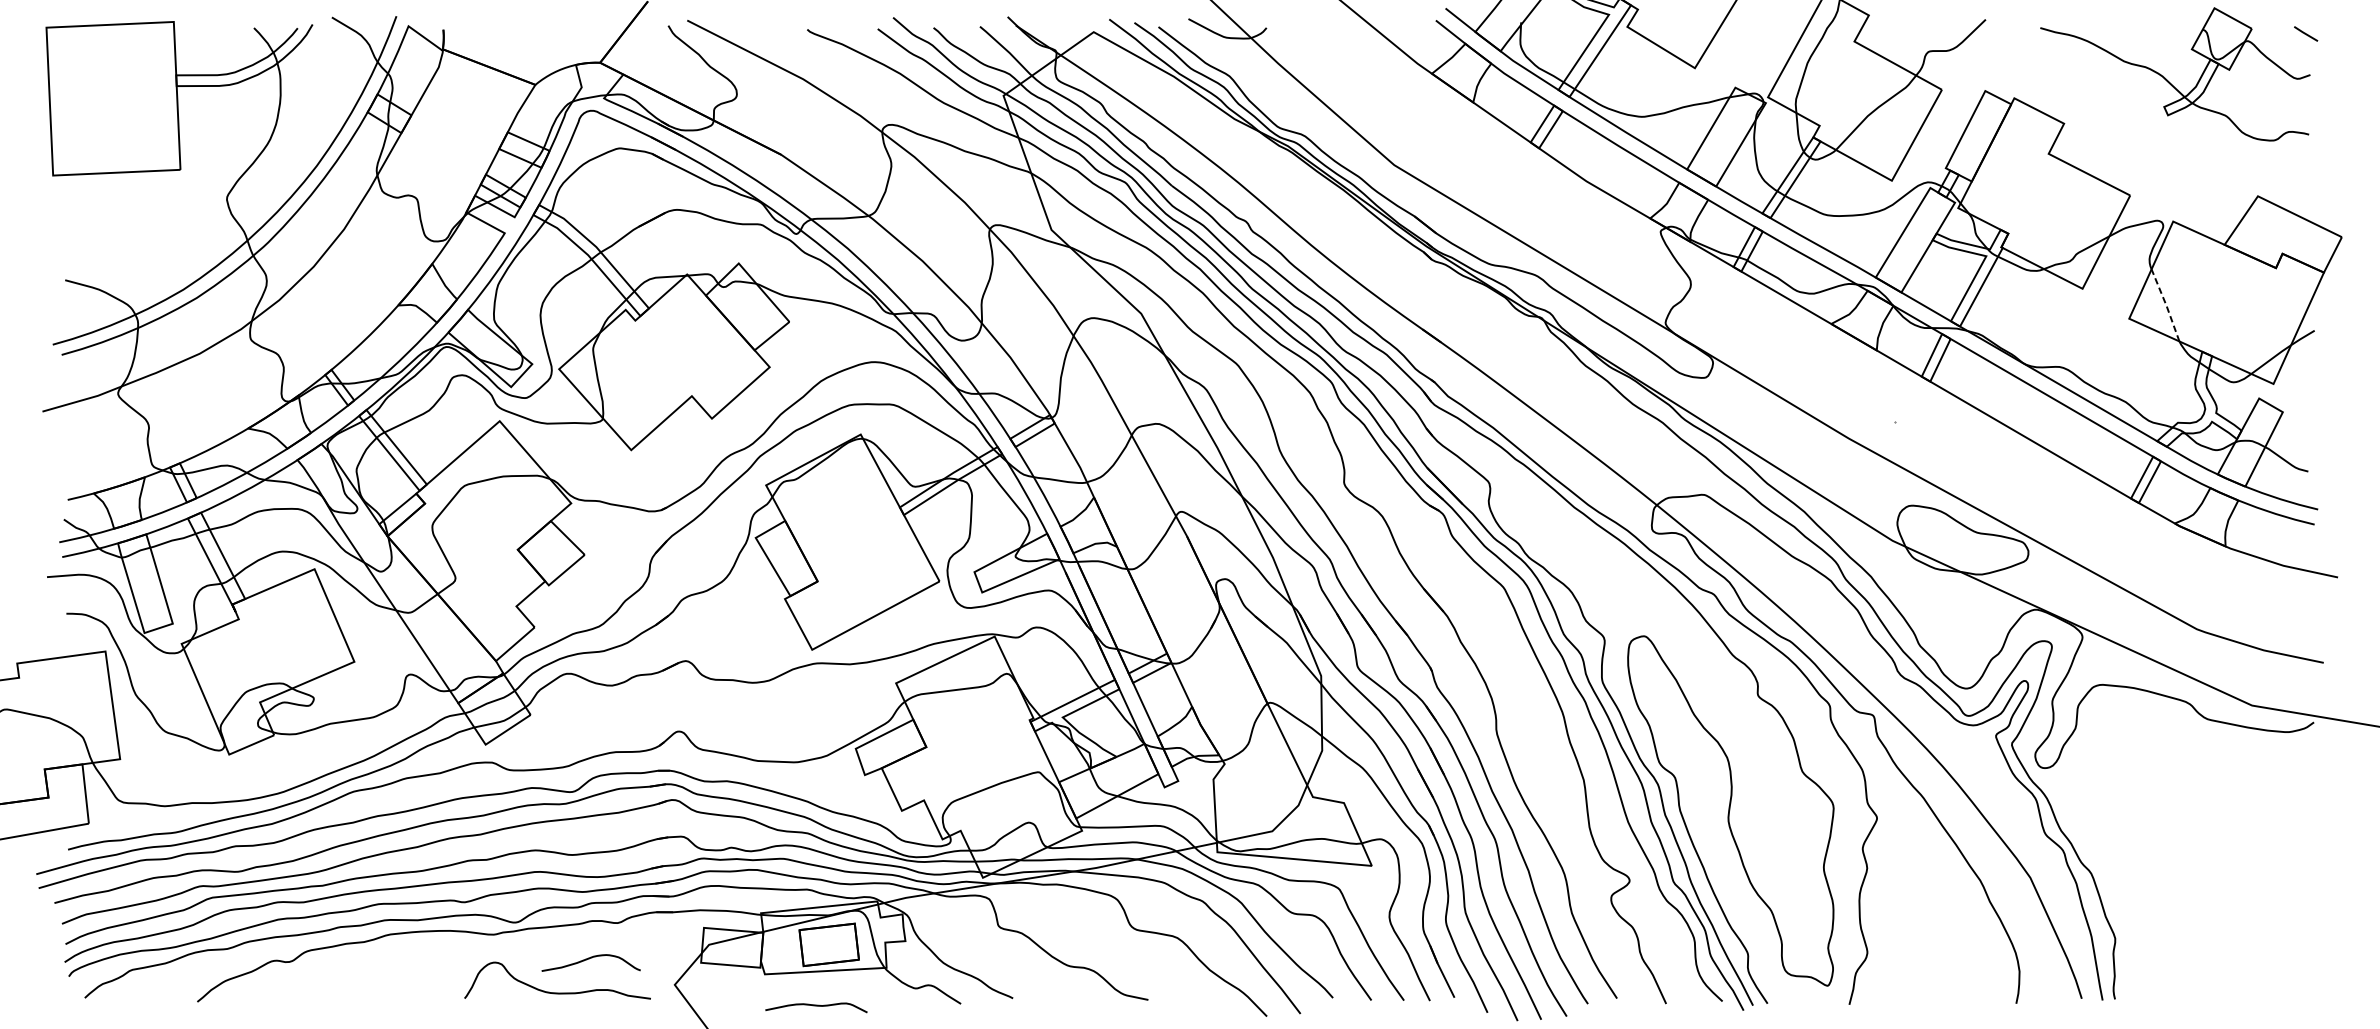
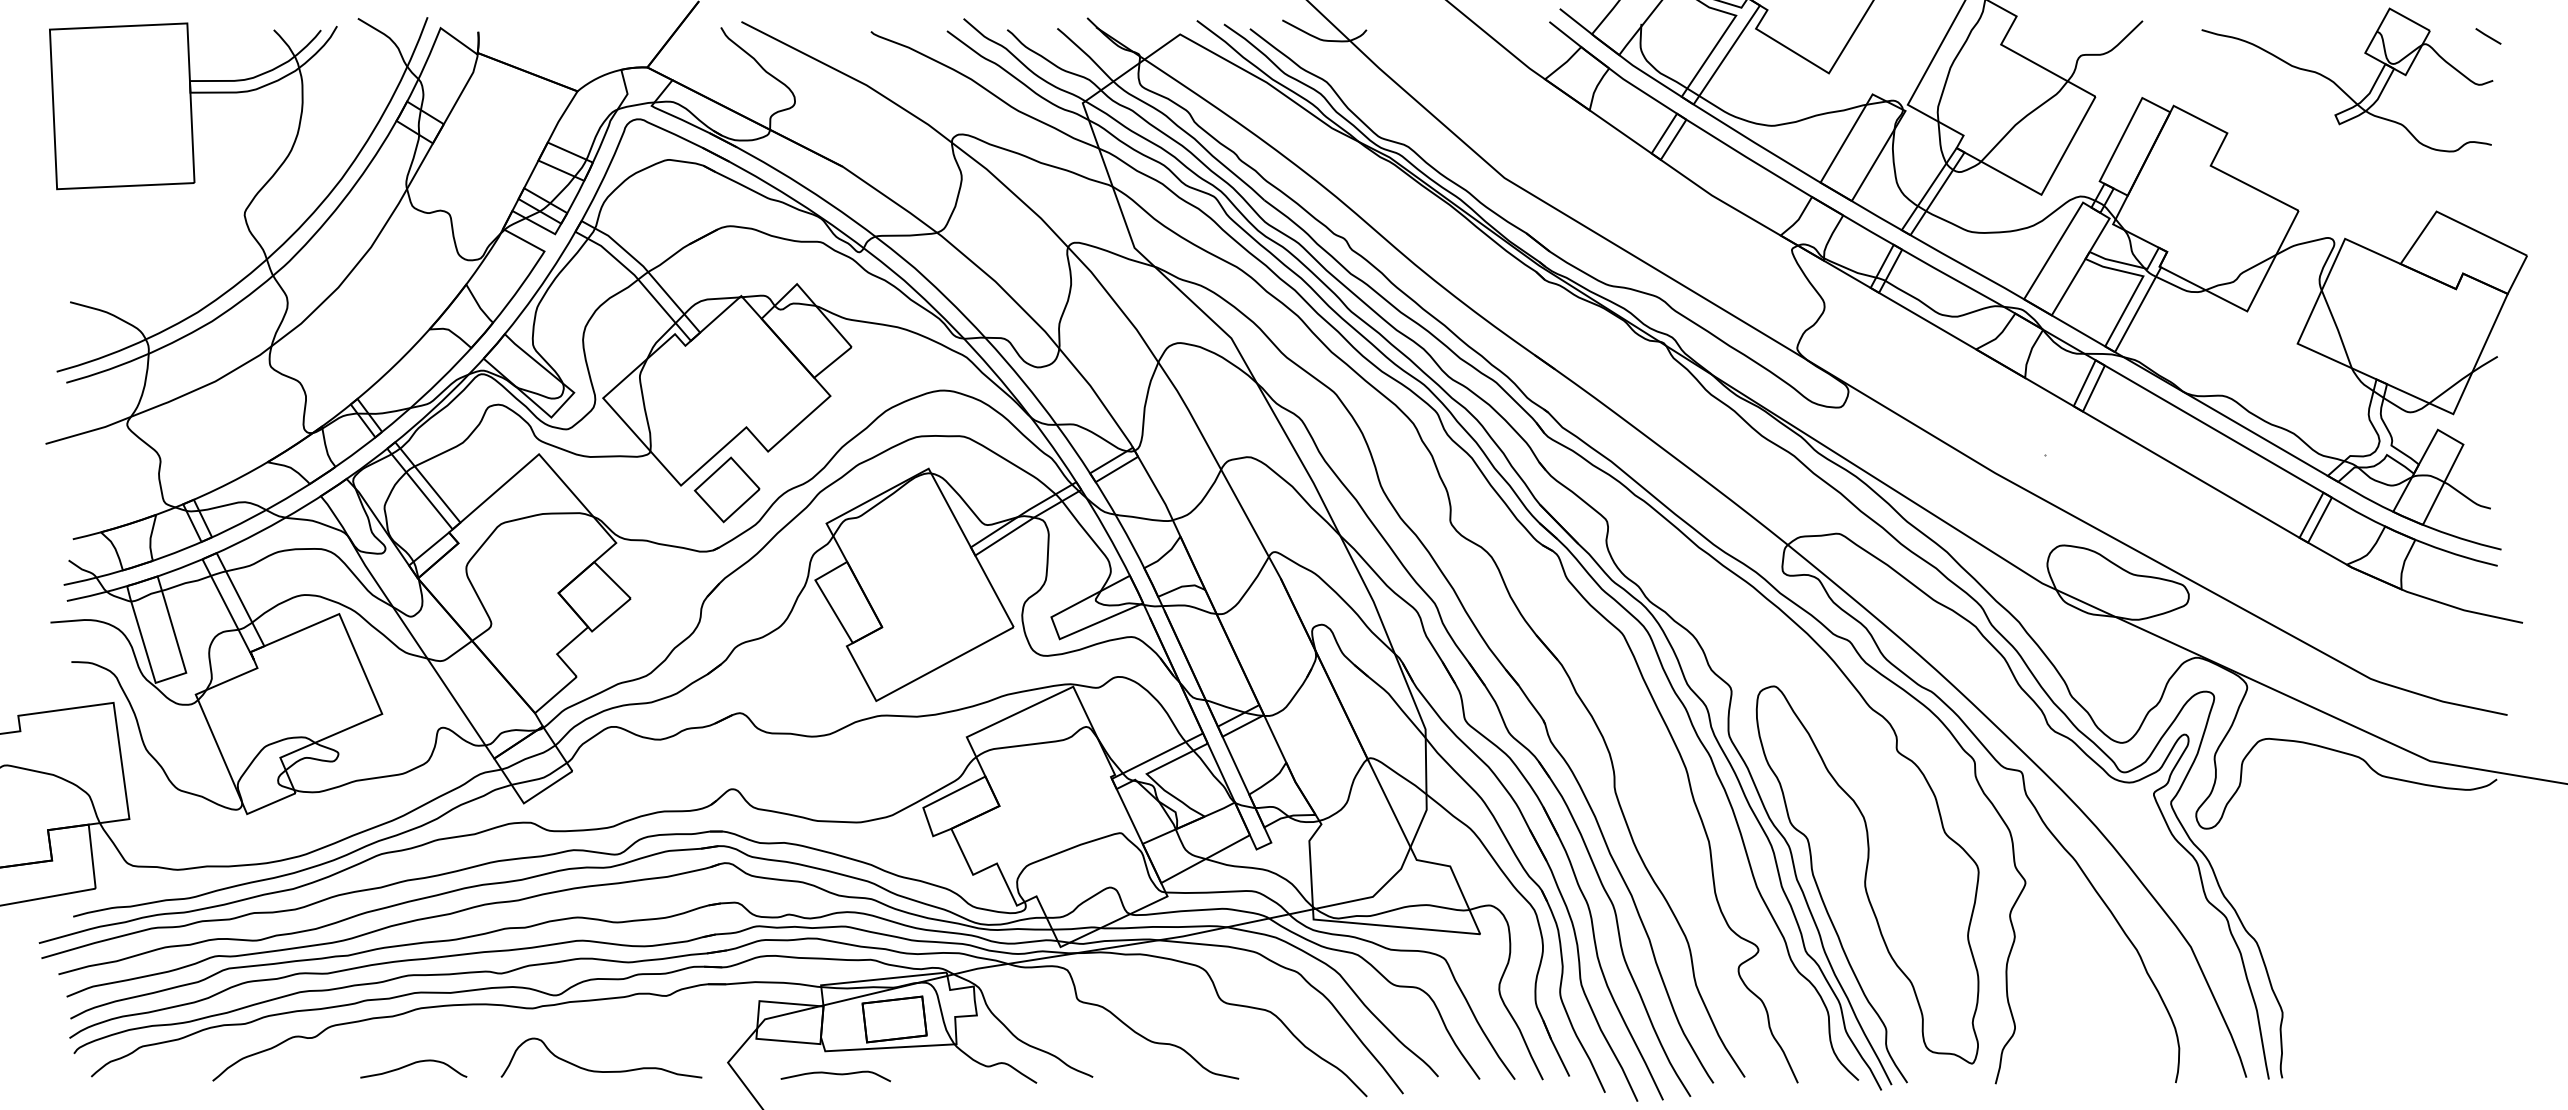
line: (2166, 305) -> (2337, 329), dashed -> solid
part: (673, 453) -> (726, 489), added
curve: (590, 958) -> (413, 1064), moved
curve: (816, 1006) -> (835, 1074), moved

